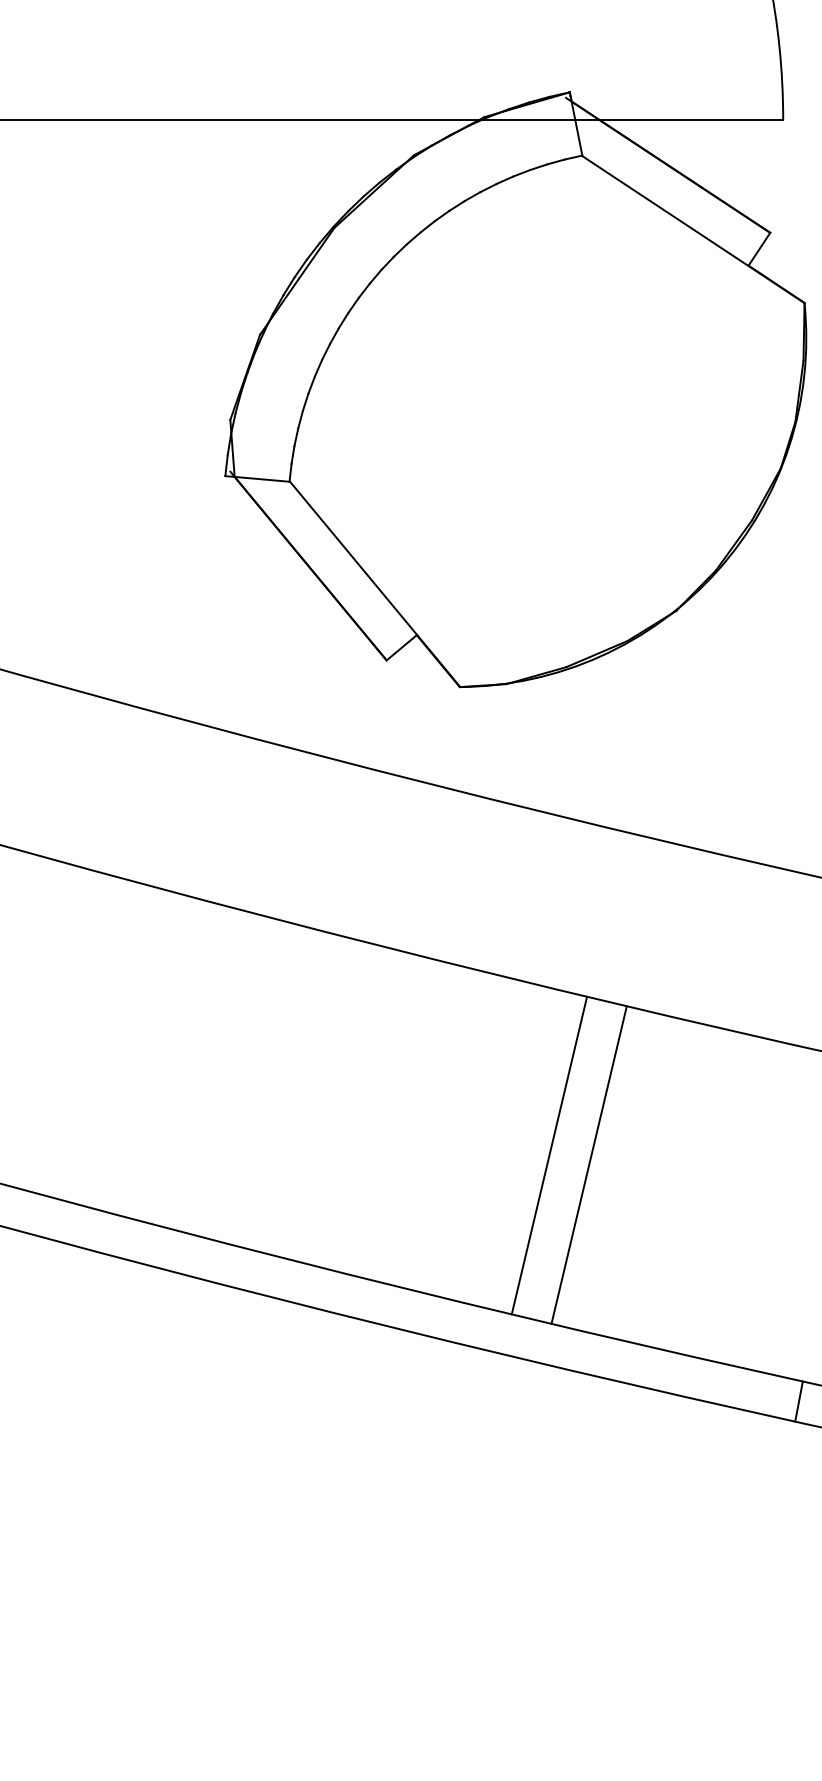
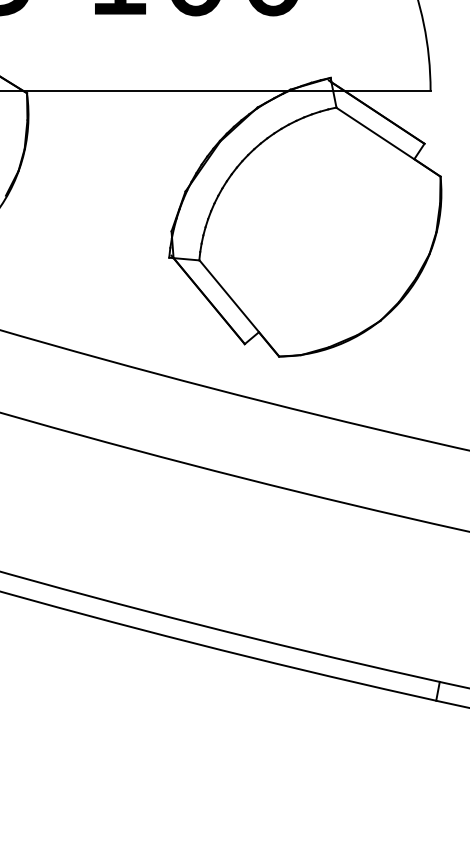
line: (548, 1154) -> (320, 575), removed
line: (588, 1164) -> (339, 580), removed

